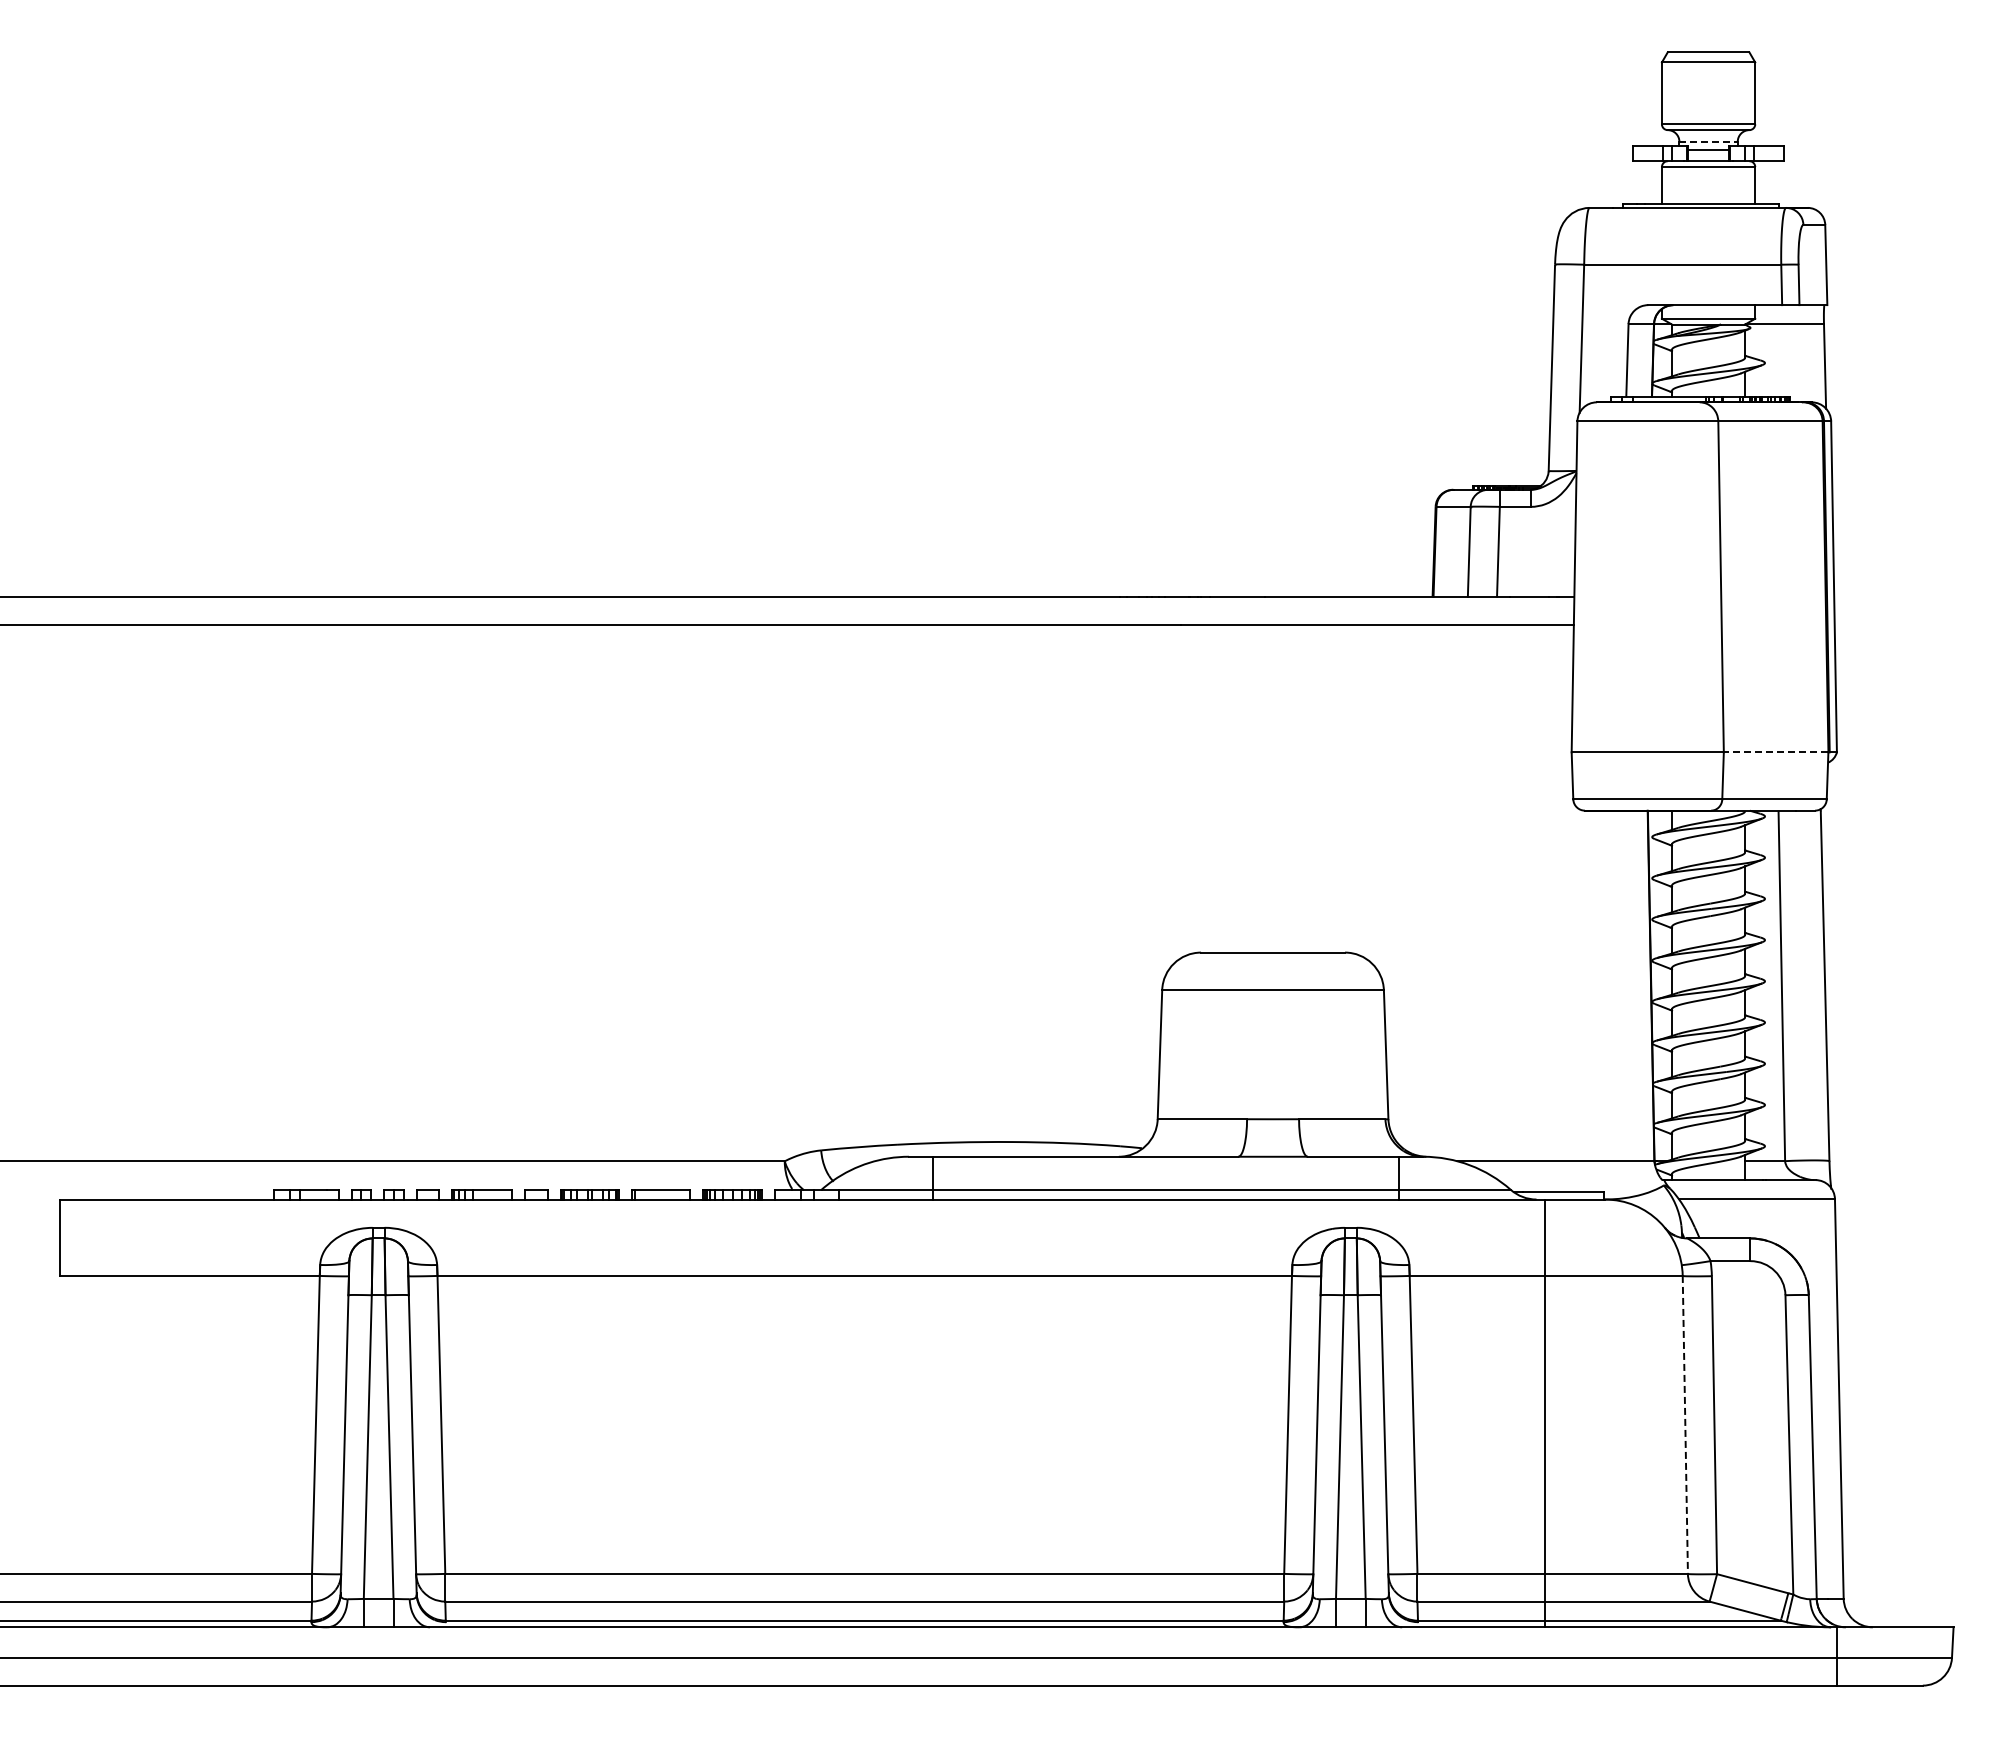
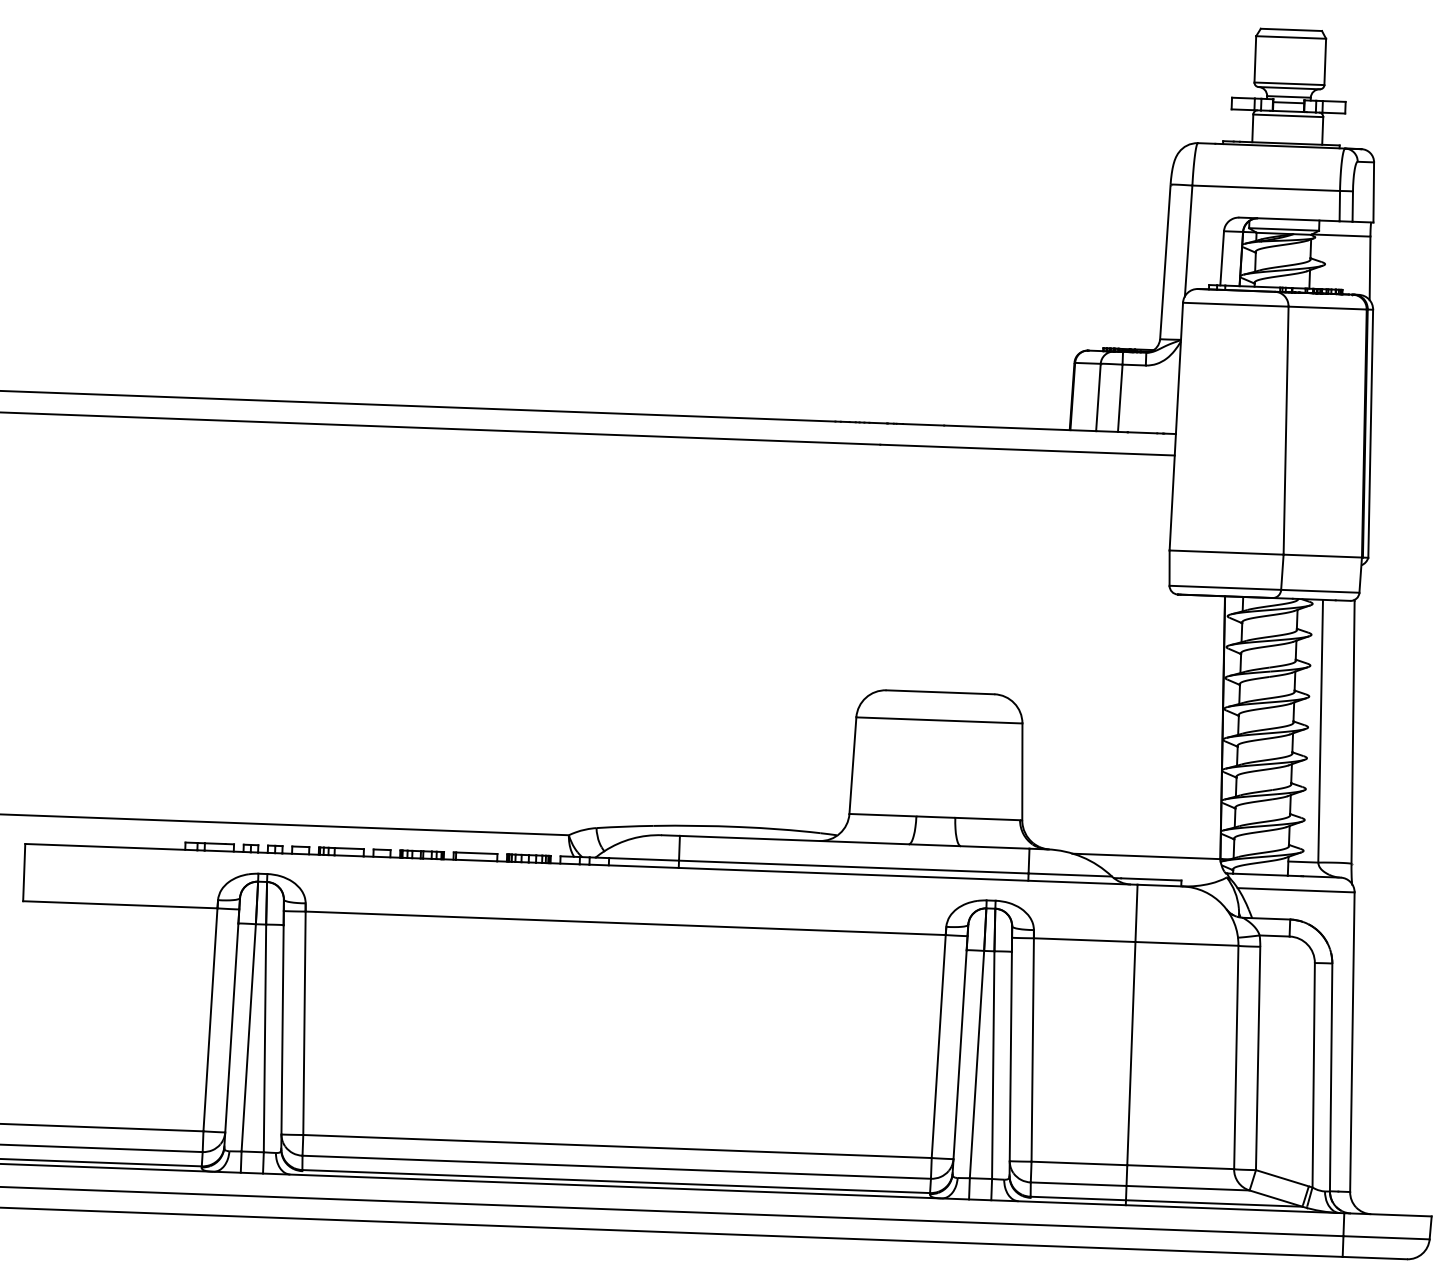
line: (1709, 141) -> (1289, 96), dashed -> solid
line: (1775, 752) -> (1322, 556), dashed -> solid
line: (1685, 1425) -> (1236, 1057), dashed -> solid

